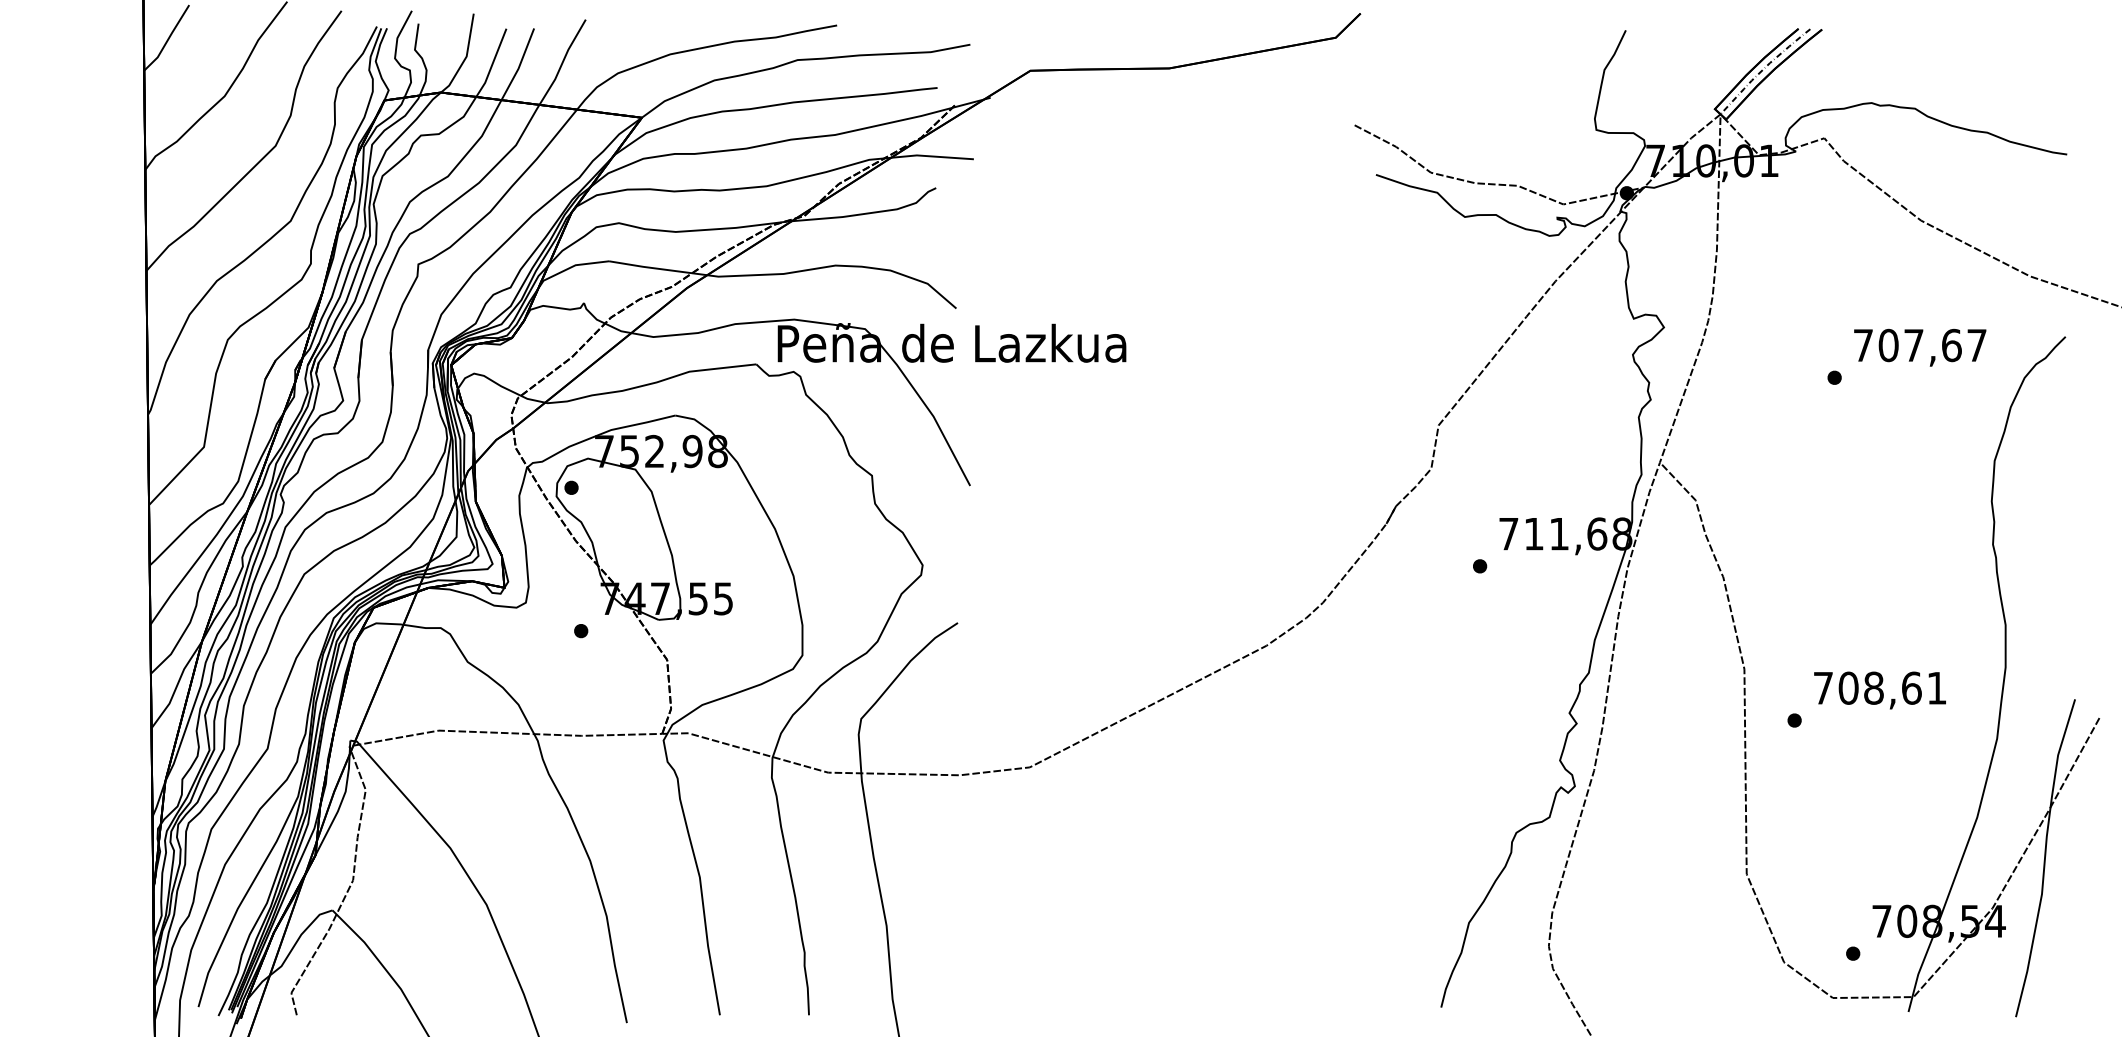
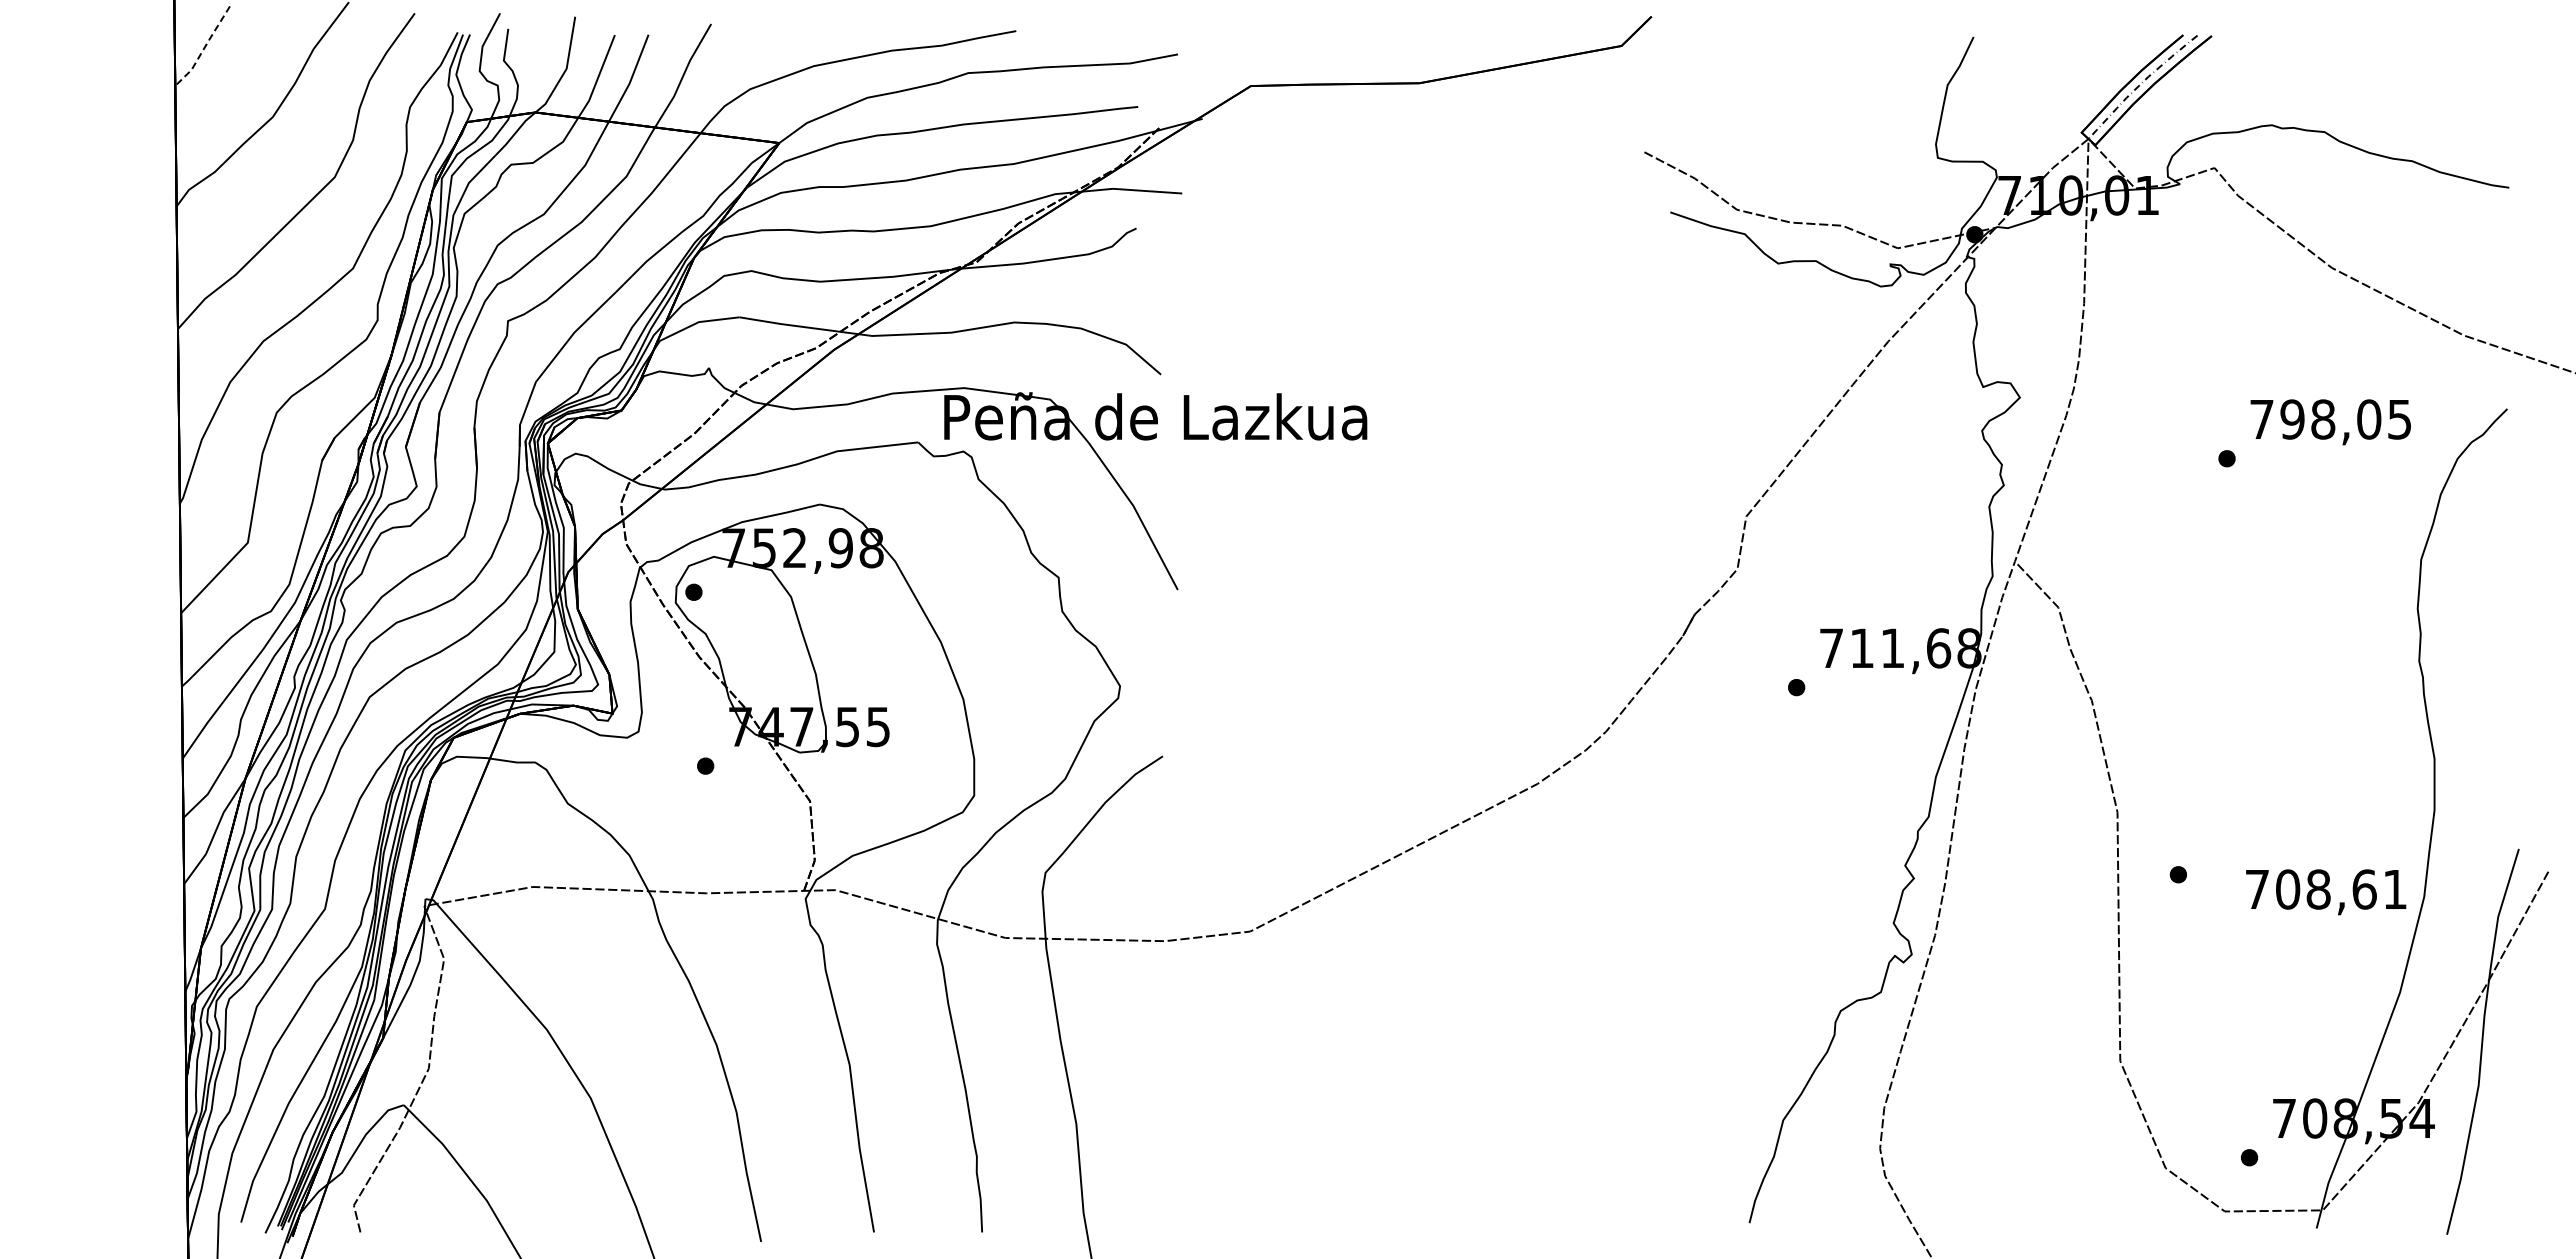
line: (168, 38) -> (204, 47), solid -> dashed
text: (1932, 345) -> (2345, 419), 707,67 -> 798,05
text: (1880, 690) -> (2326, 892), moved

